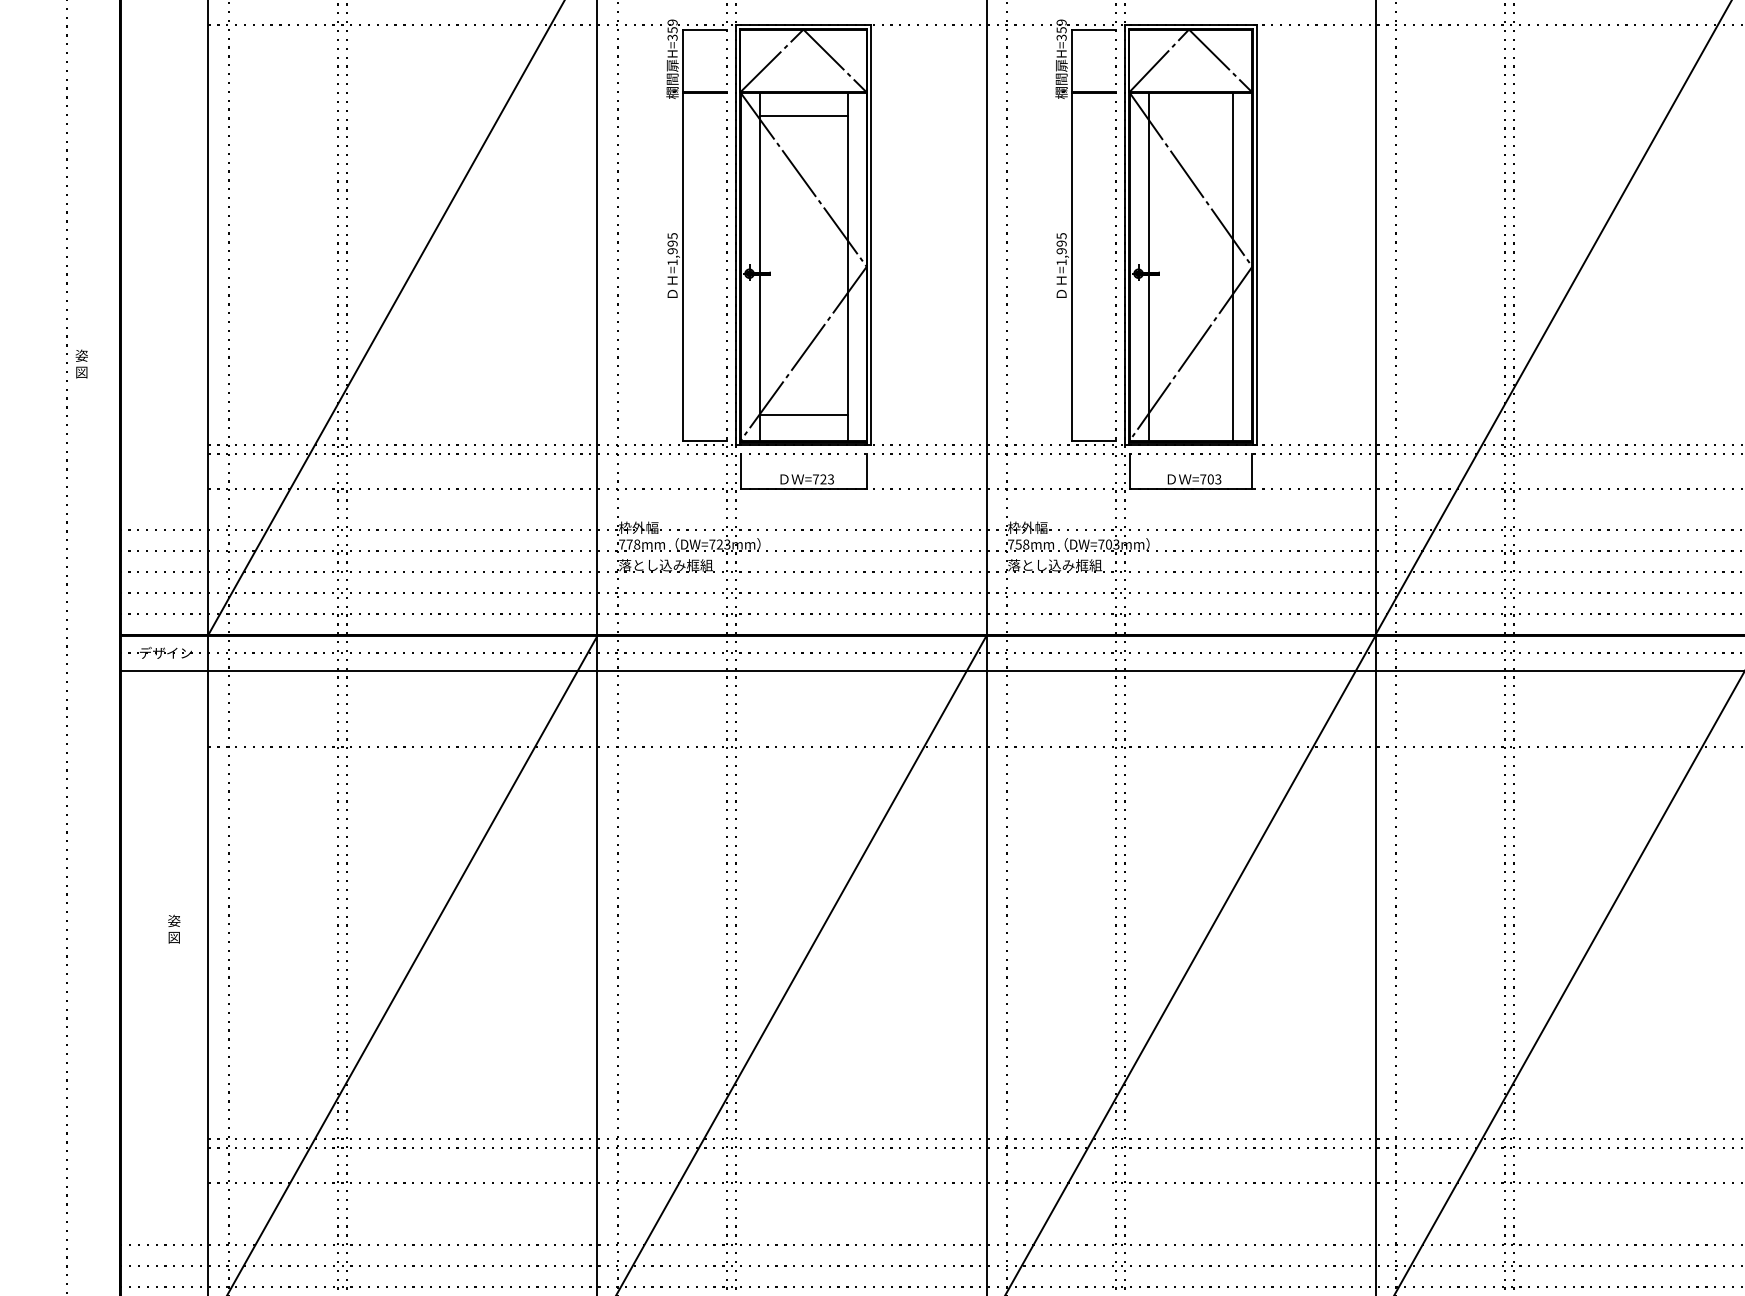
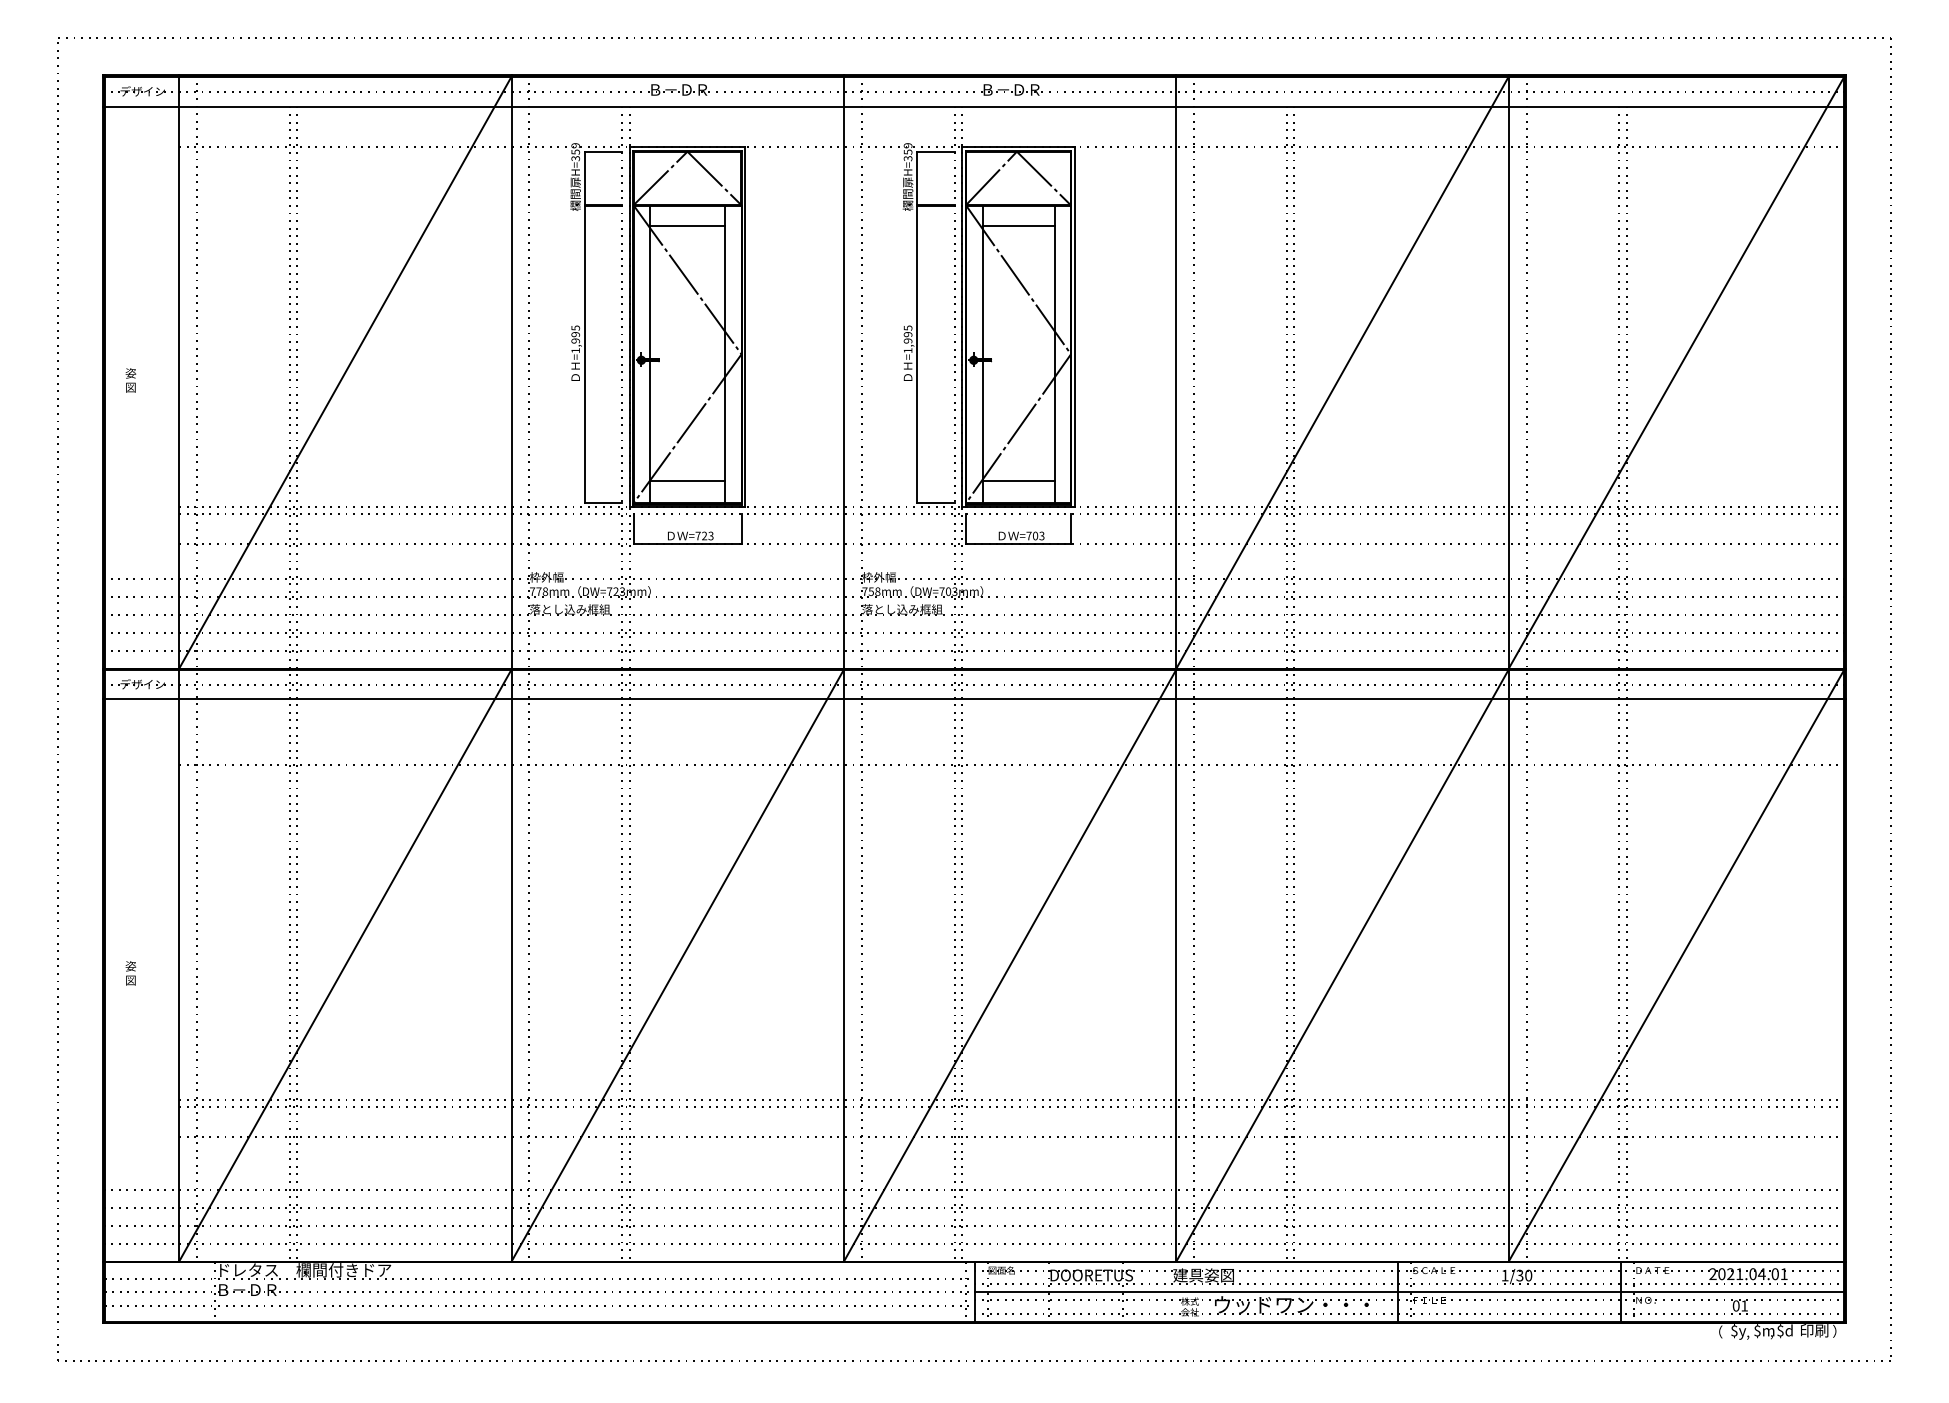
line: (1190, 115) -> (1018, 225), added
text: (81, 364) -> (130, 380), moved
line: (1190, 414) -> (1018, 480), added
text: (173, 929) -> (130, 973), moved

